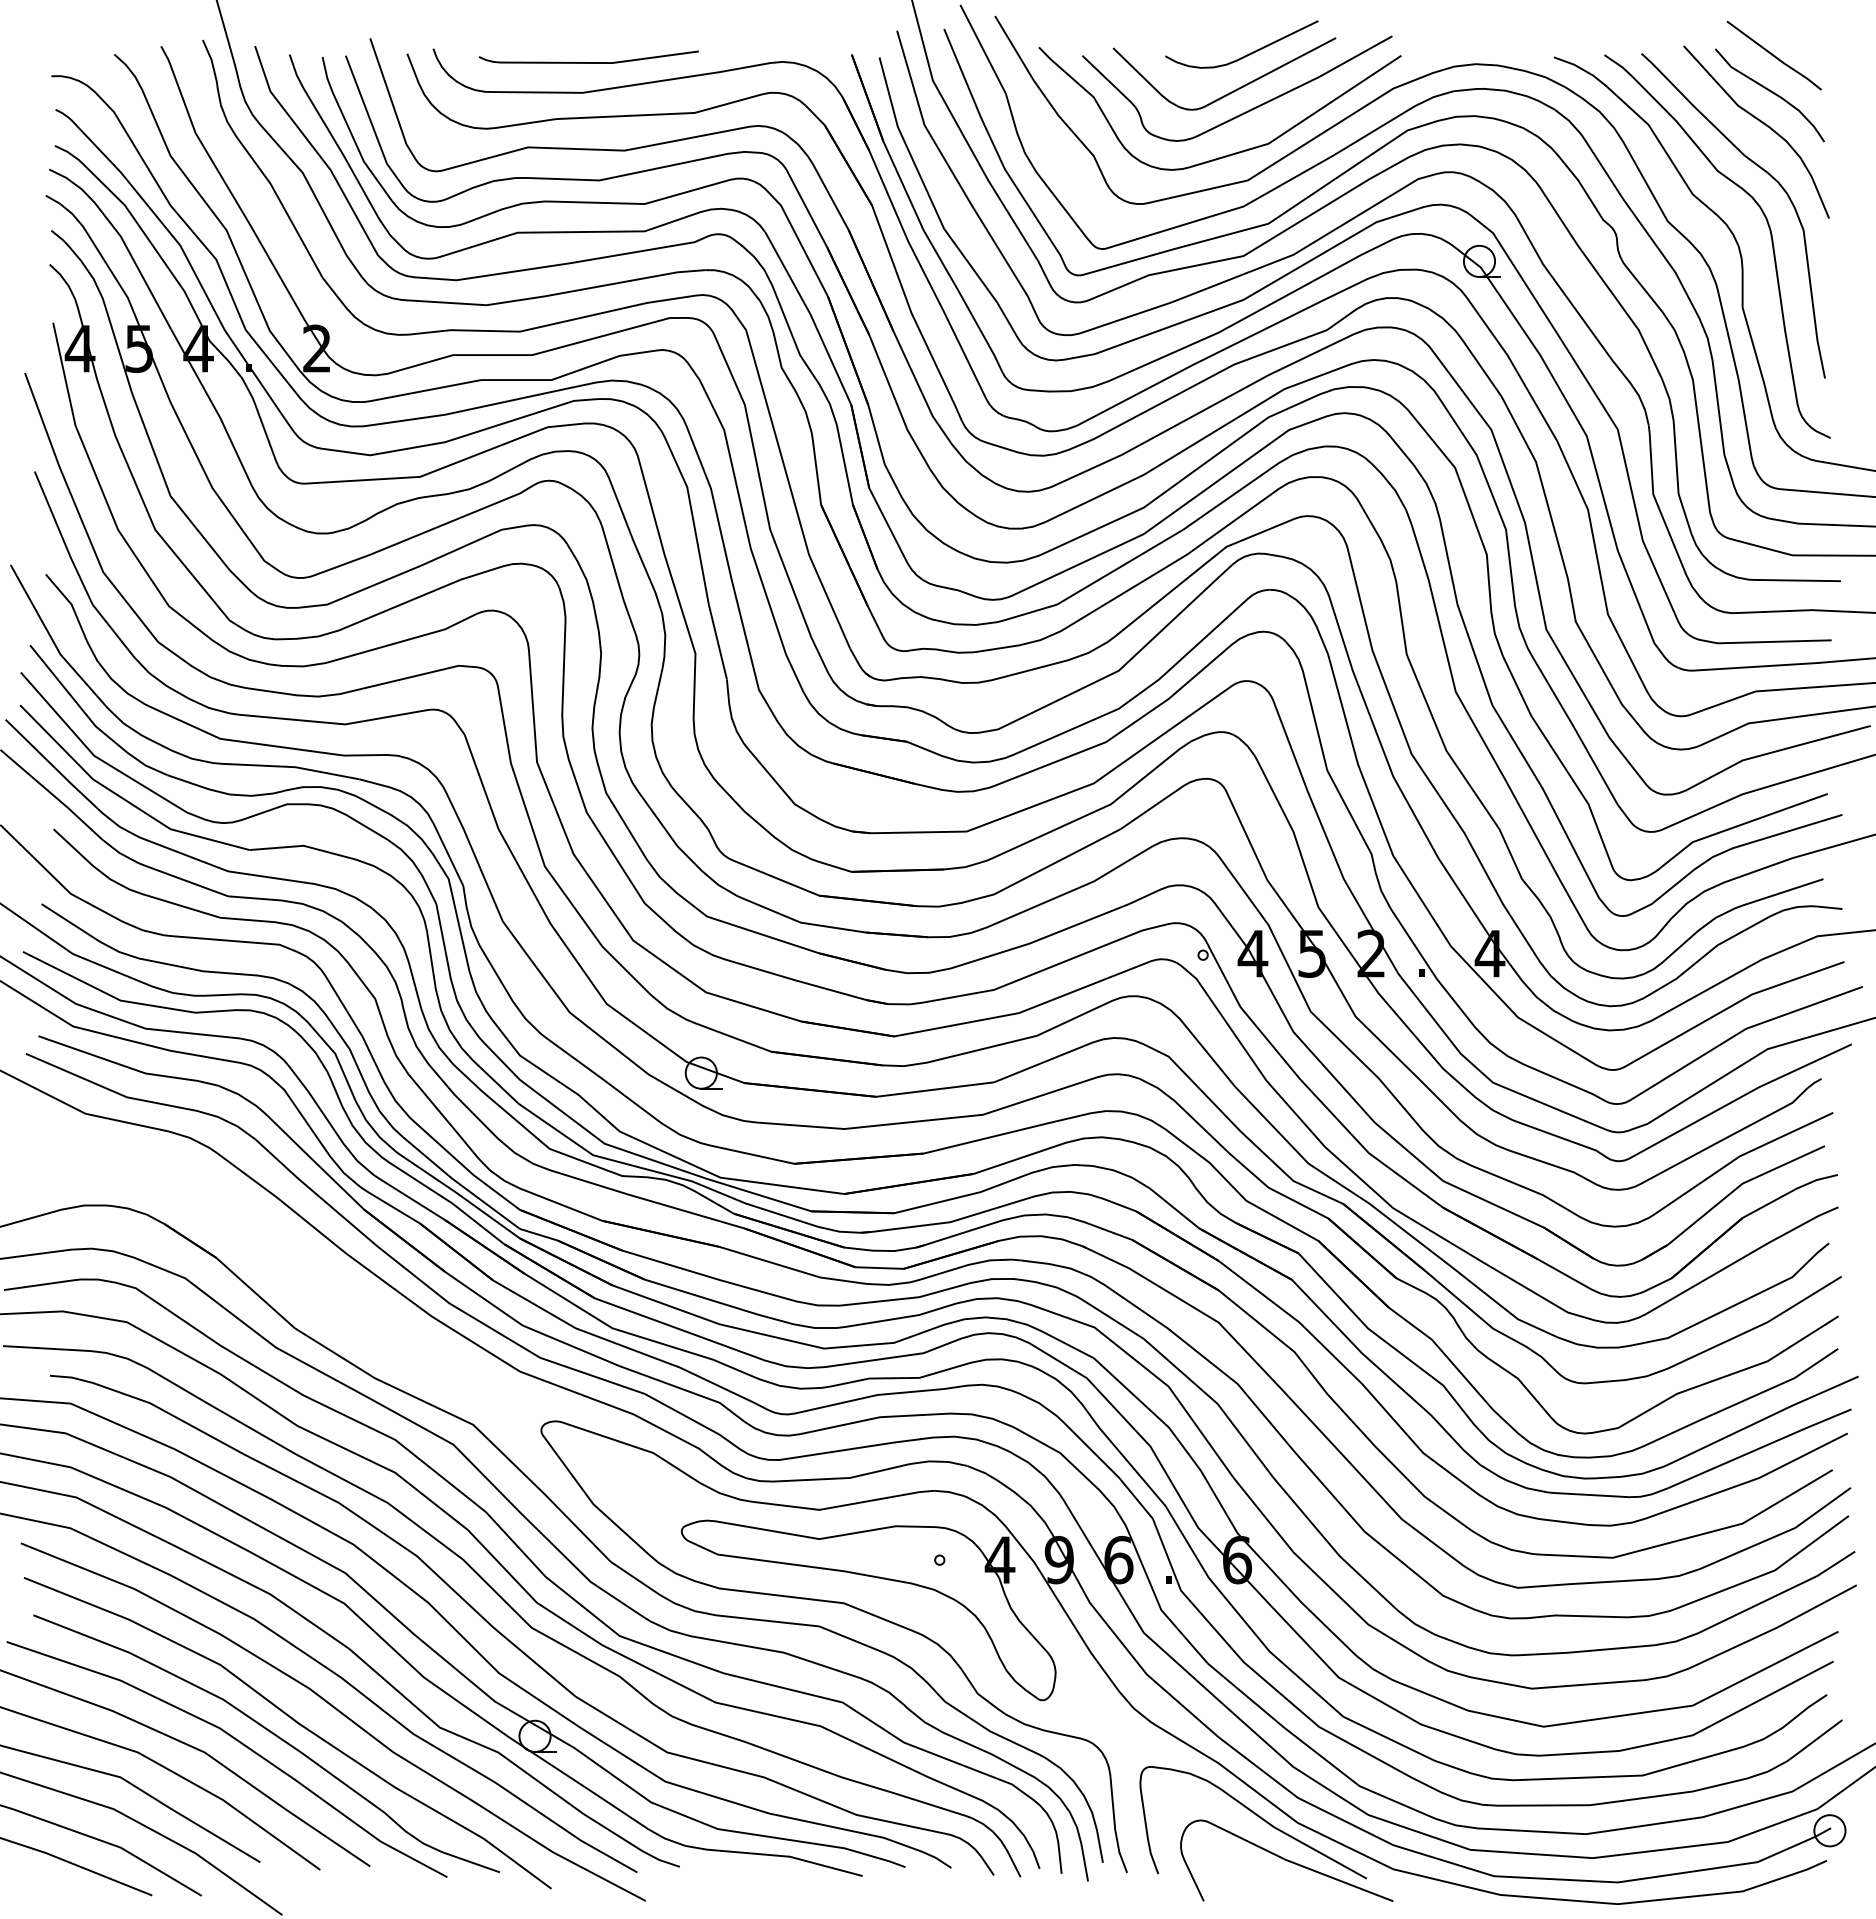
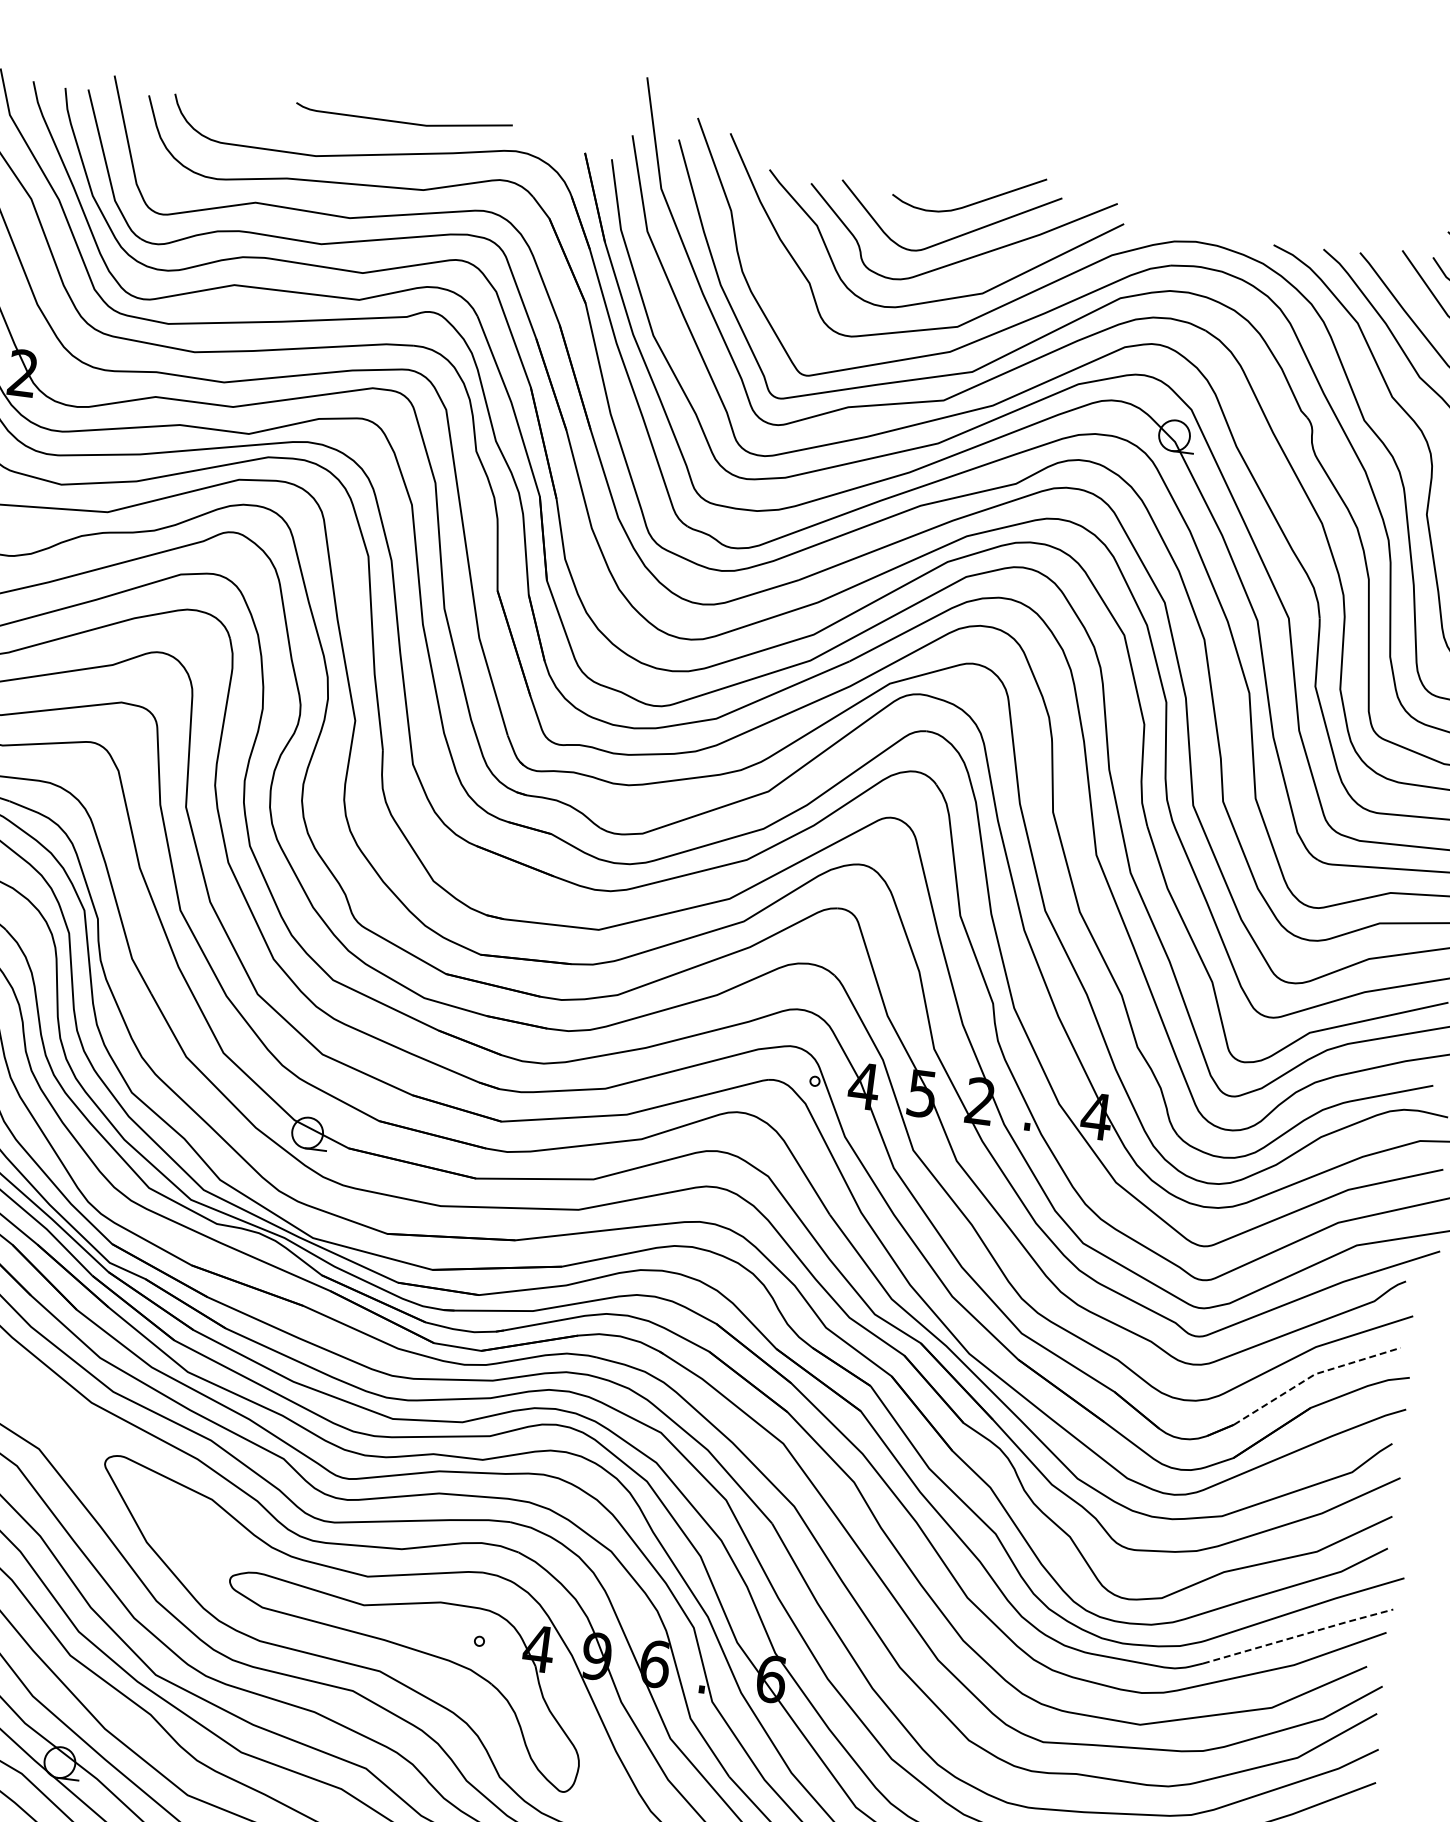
curve: (588, 62) -> (403, 122), moved
line: (1741, 1184) -> (1313, 1374), solid -> dashed
line: (1759, 1448) -> (1298, 1636), solid -> dashed

